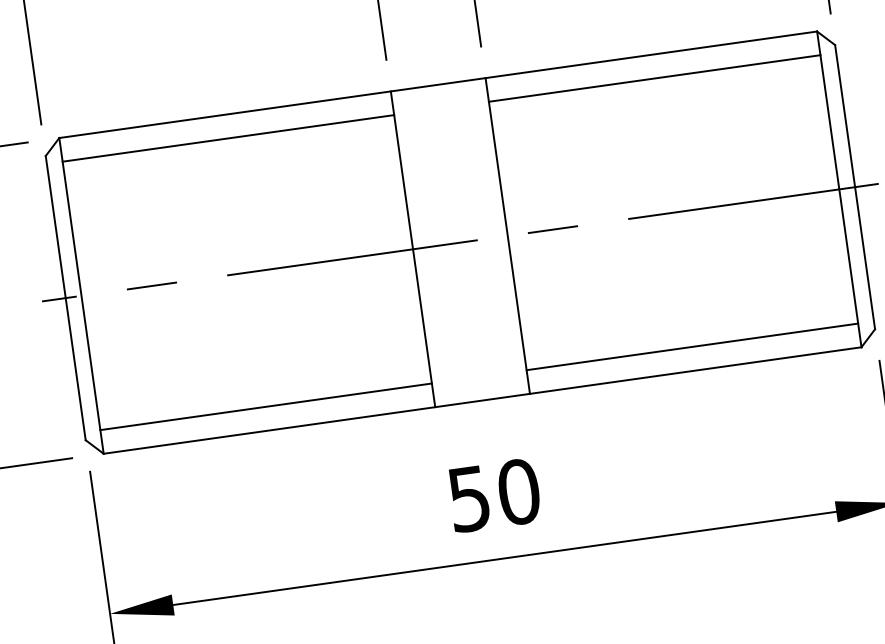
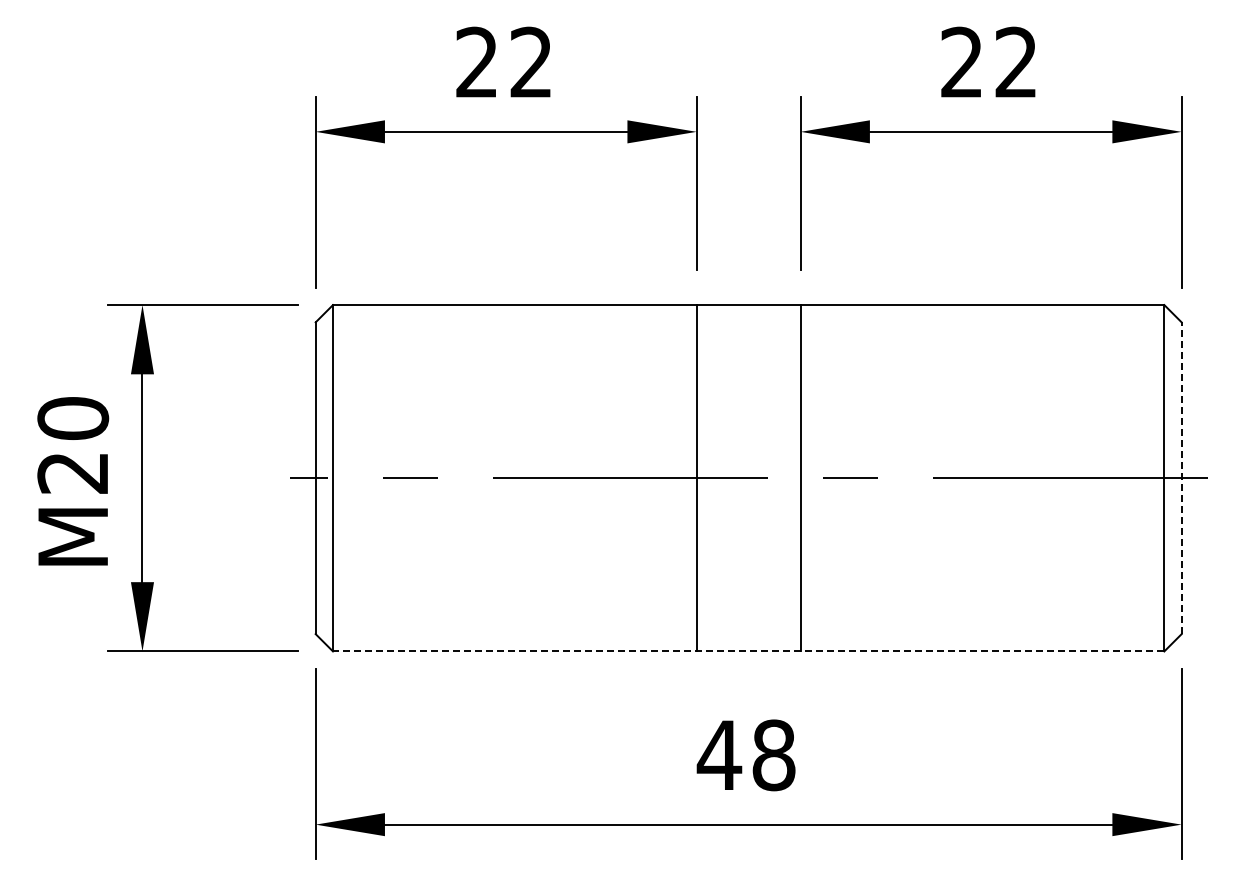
line: (654, 78) -> (982, 331), removed
line: (228, 138) -> (514, 331), removed
line: (854, 187) -> (1181, 478), solid -> dashed
line: (692, 346) -> (982, 625), removed
line: (482, 400) -> (748, 651), solid -> dashed
line: (265, 406) -> (514, 625), removed
text: (493, 495) -> (745, 755), 50 -> 48

